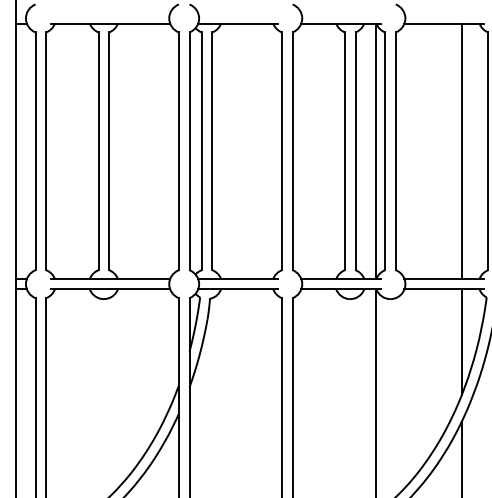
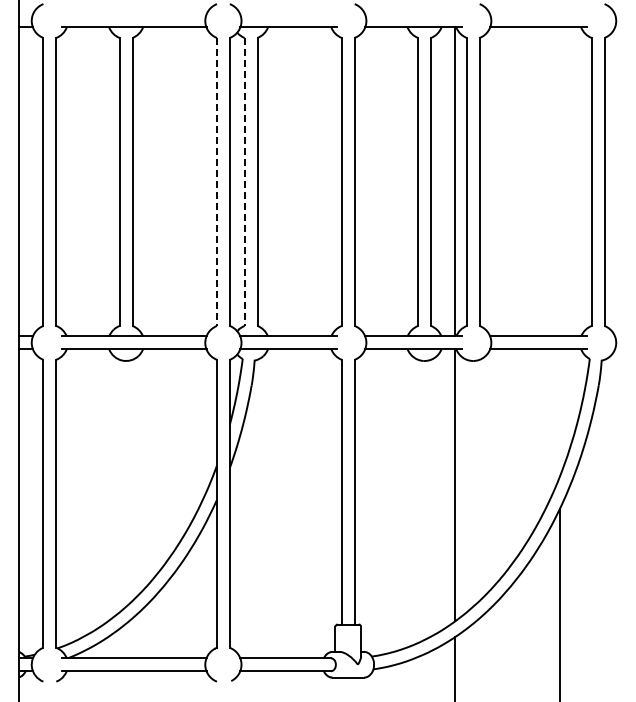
line: (461, 150) -> (559, 181), removed
line: (178, 151) -> (216, 182), solid -> dashed
line: (201, 151) -> (244, 182), solid -> dashed
line: (461, 342) -> (559, 413), removed

